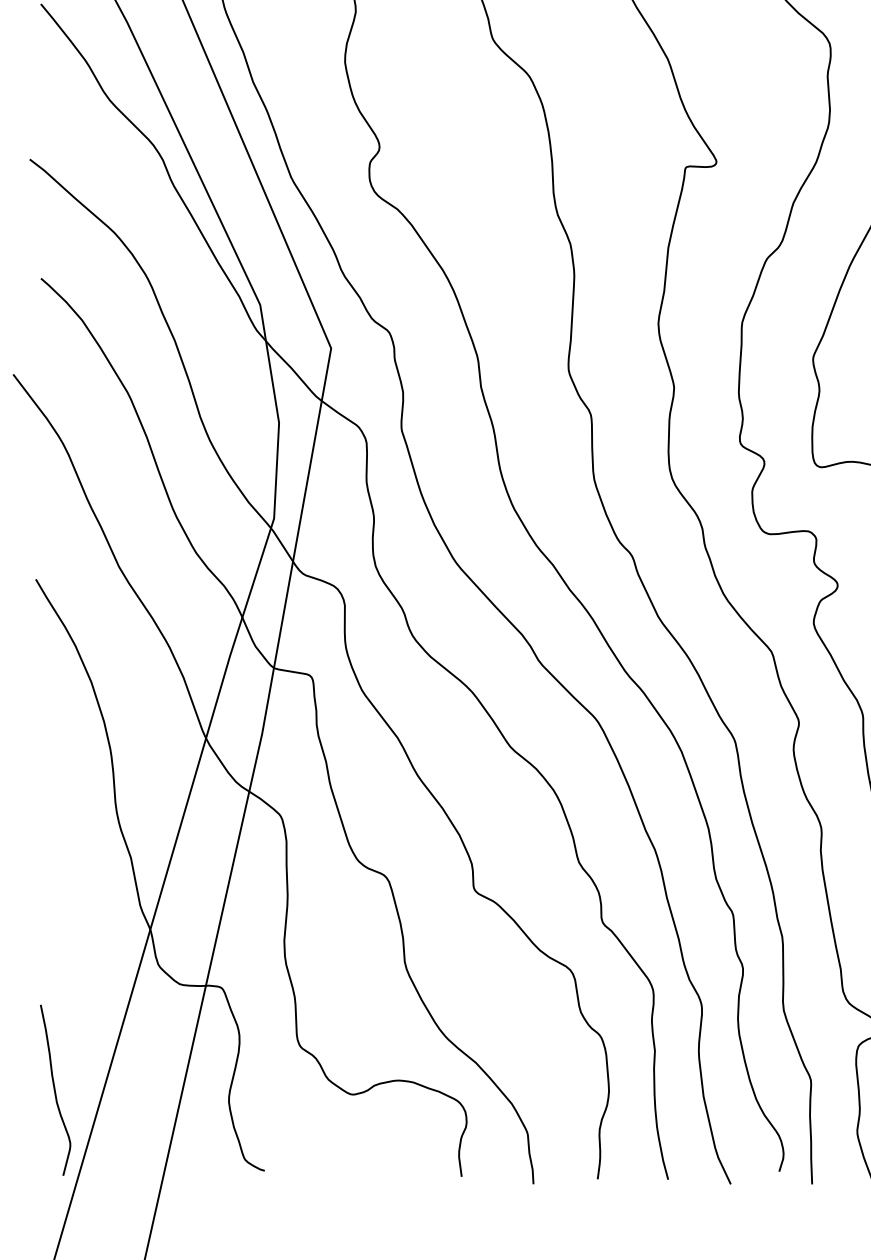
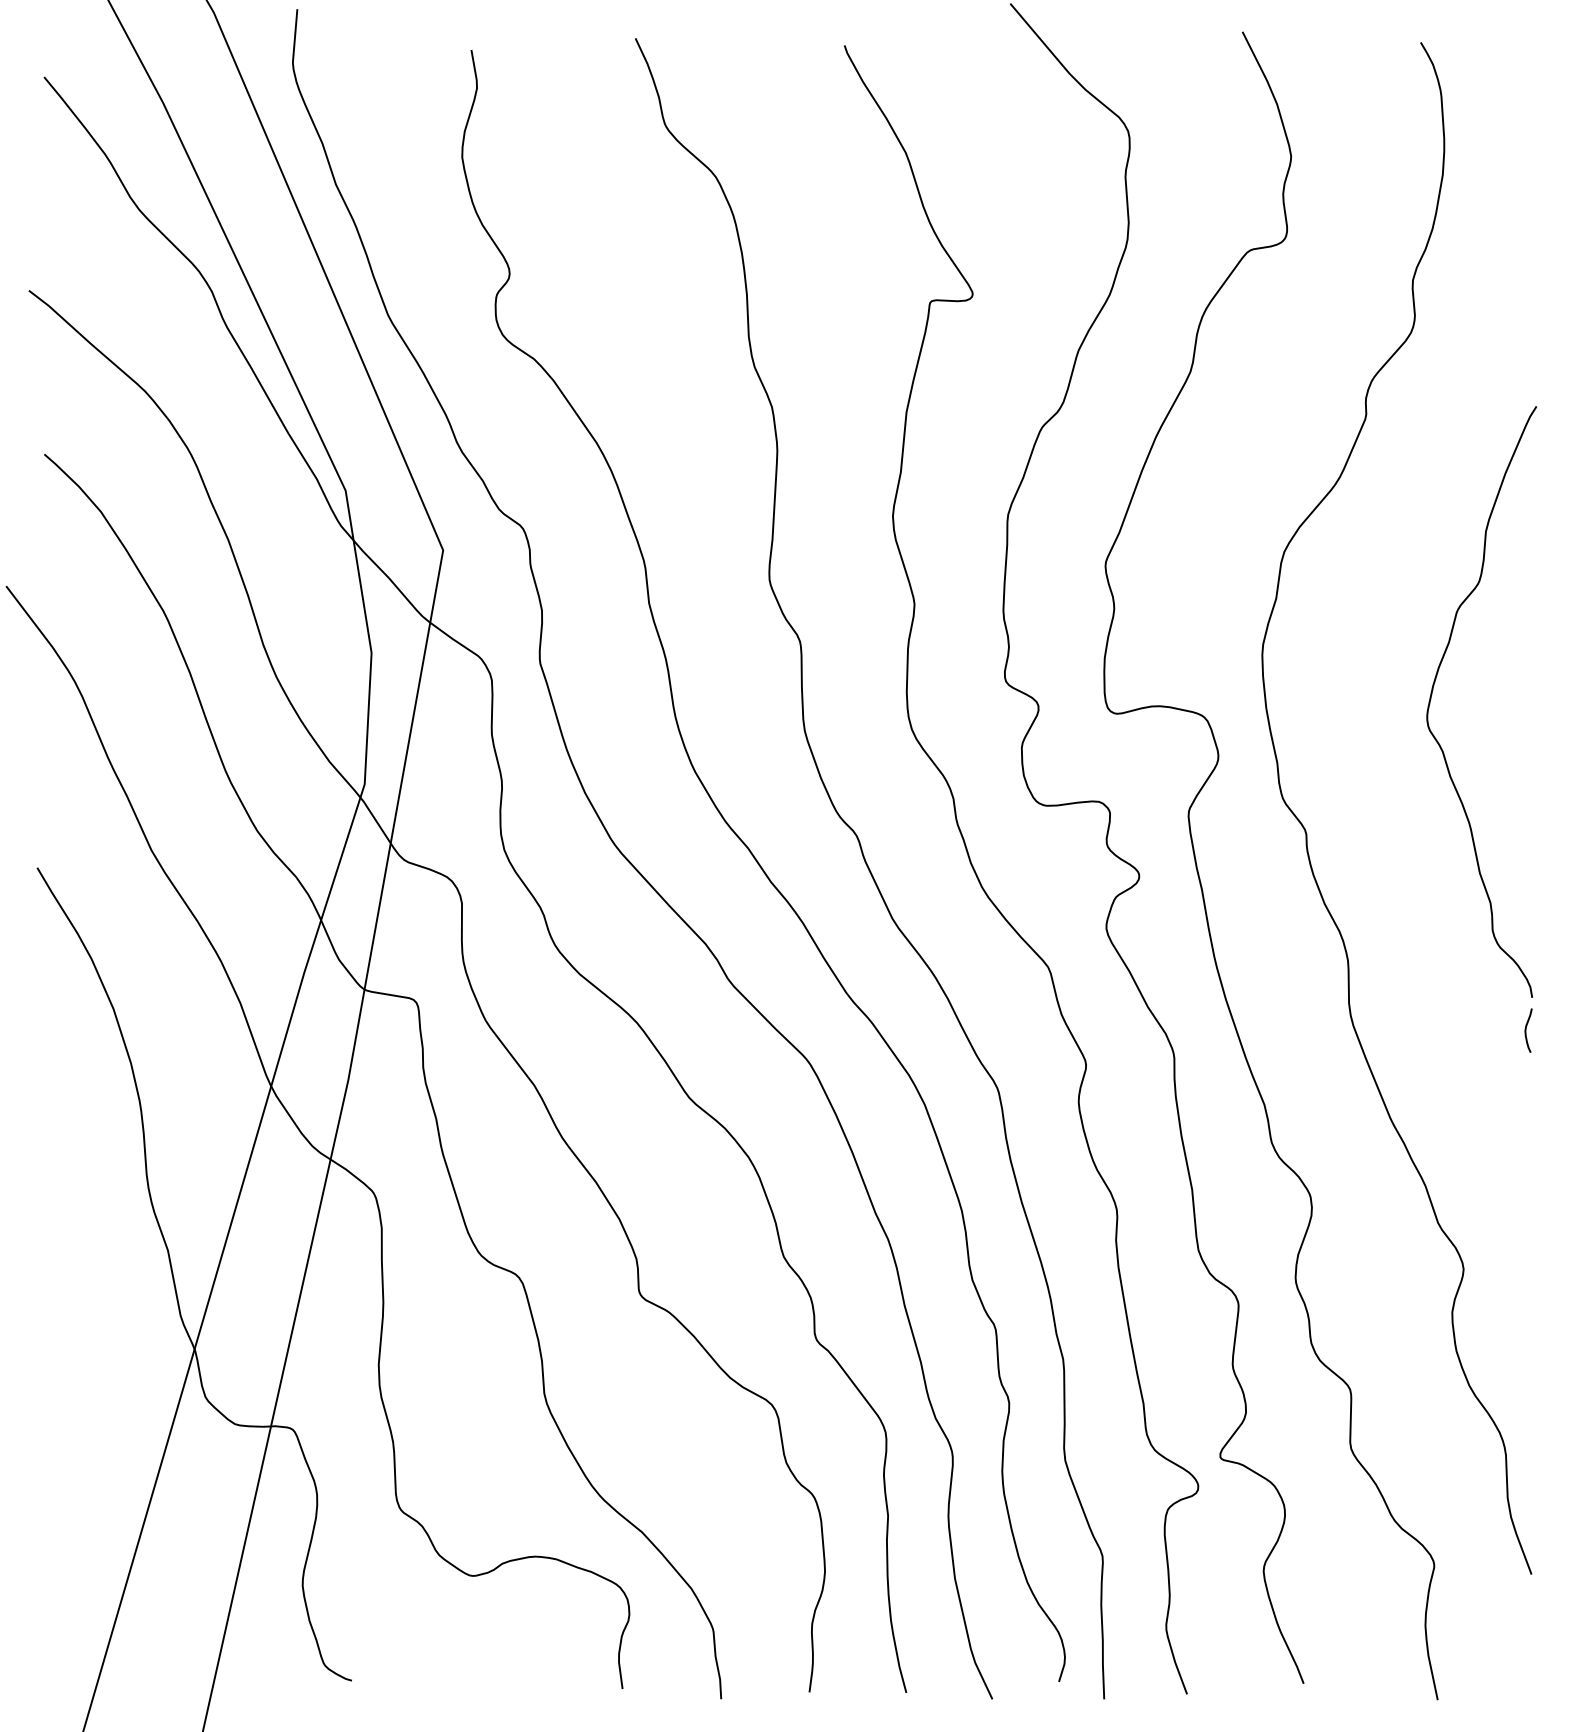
curve: (55, 1089) -> (64, 1569), removed

